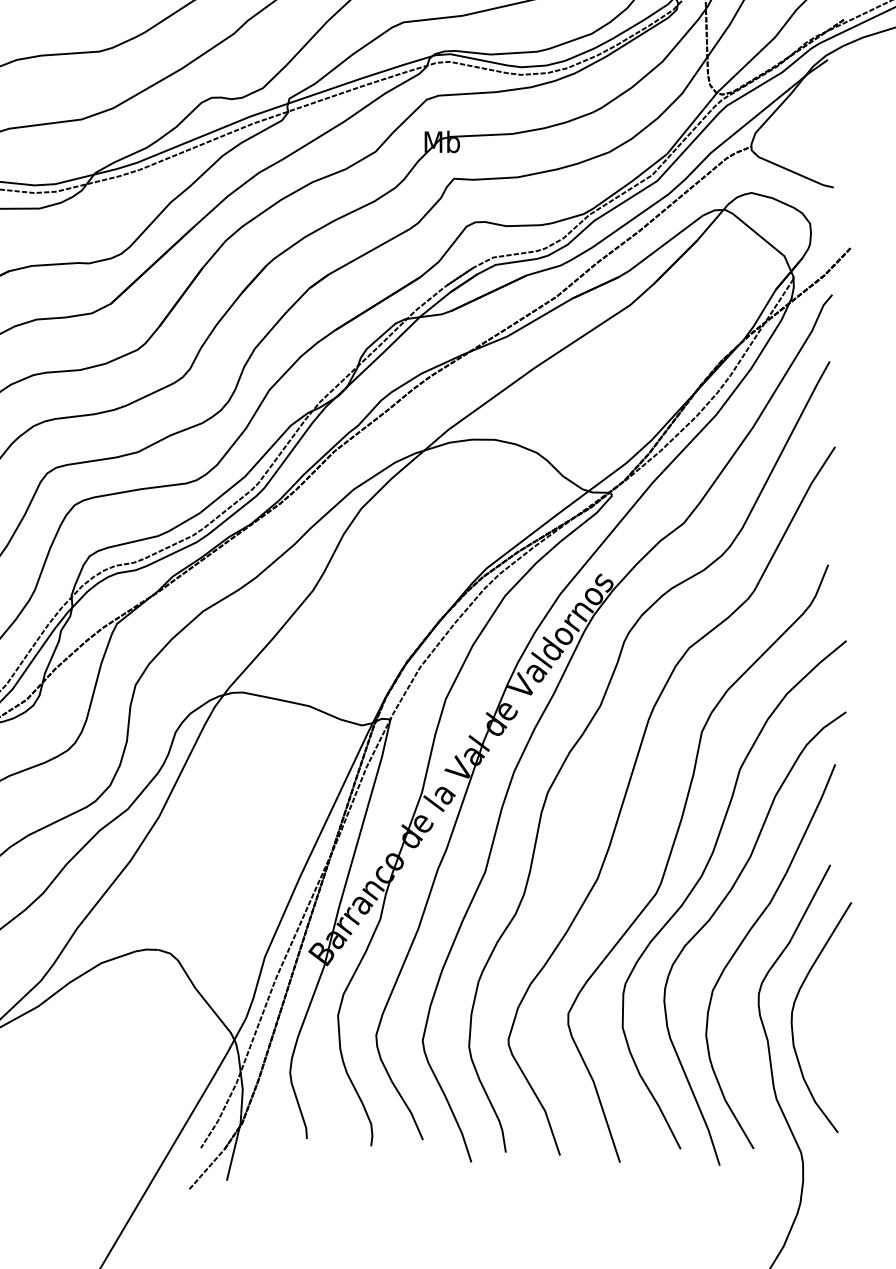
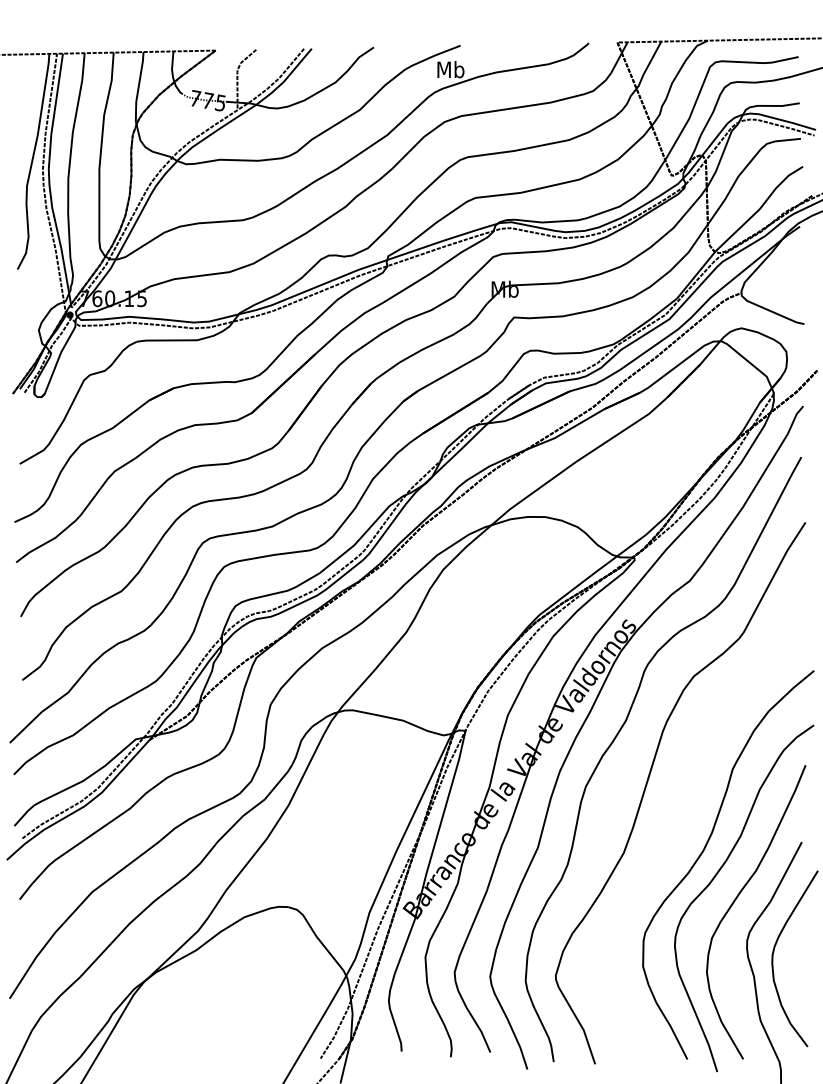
curve: (671, 854) -> (680, 834), removed

